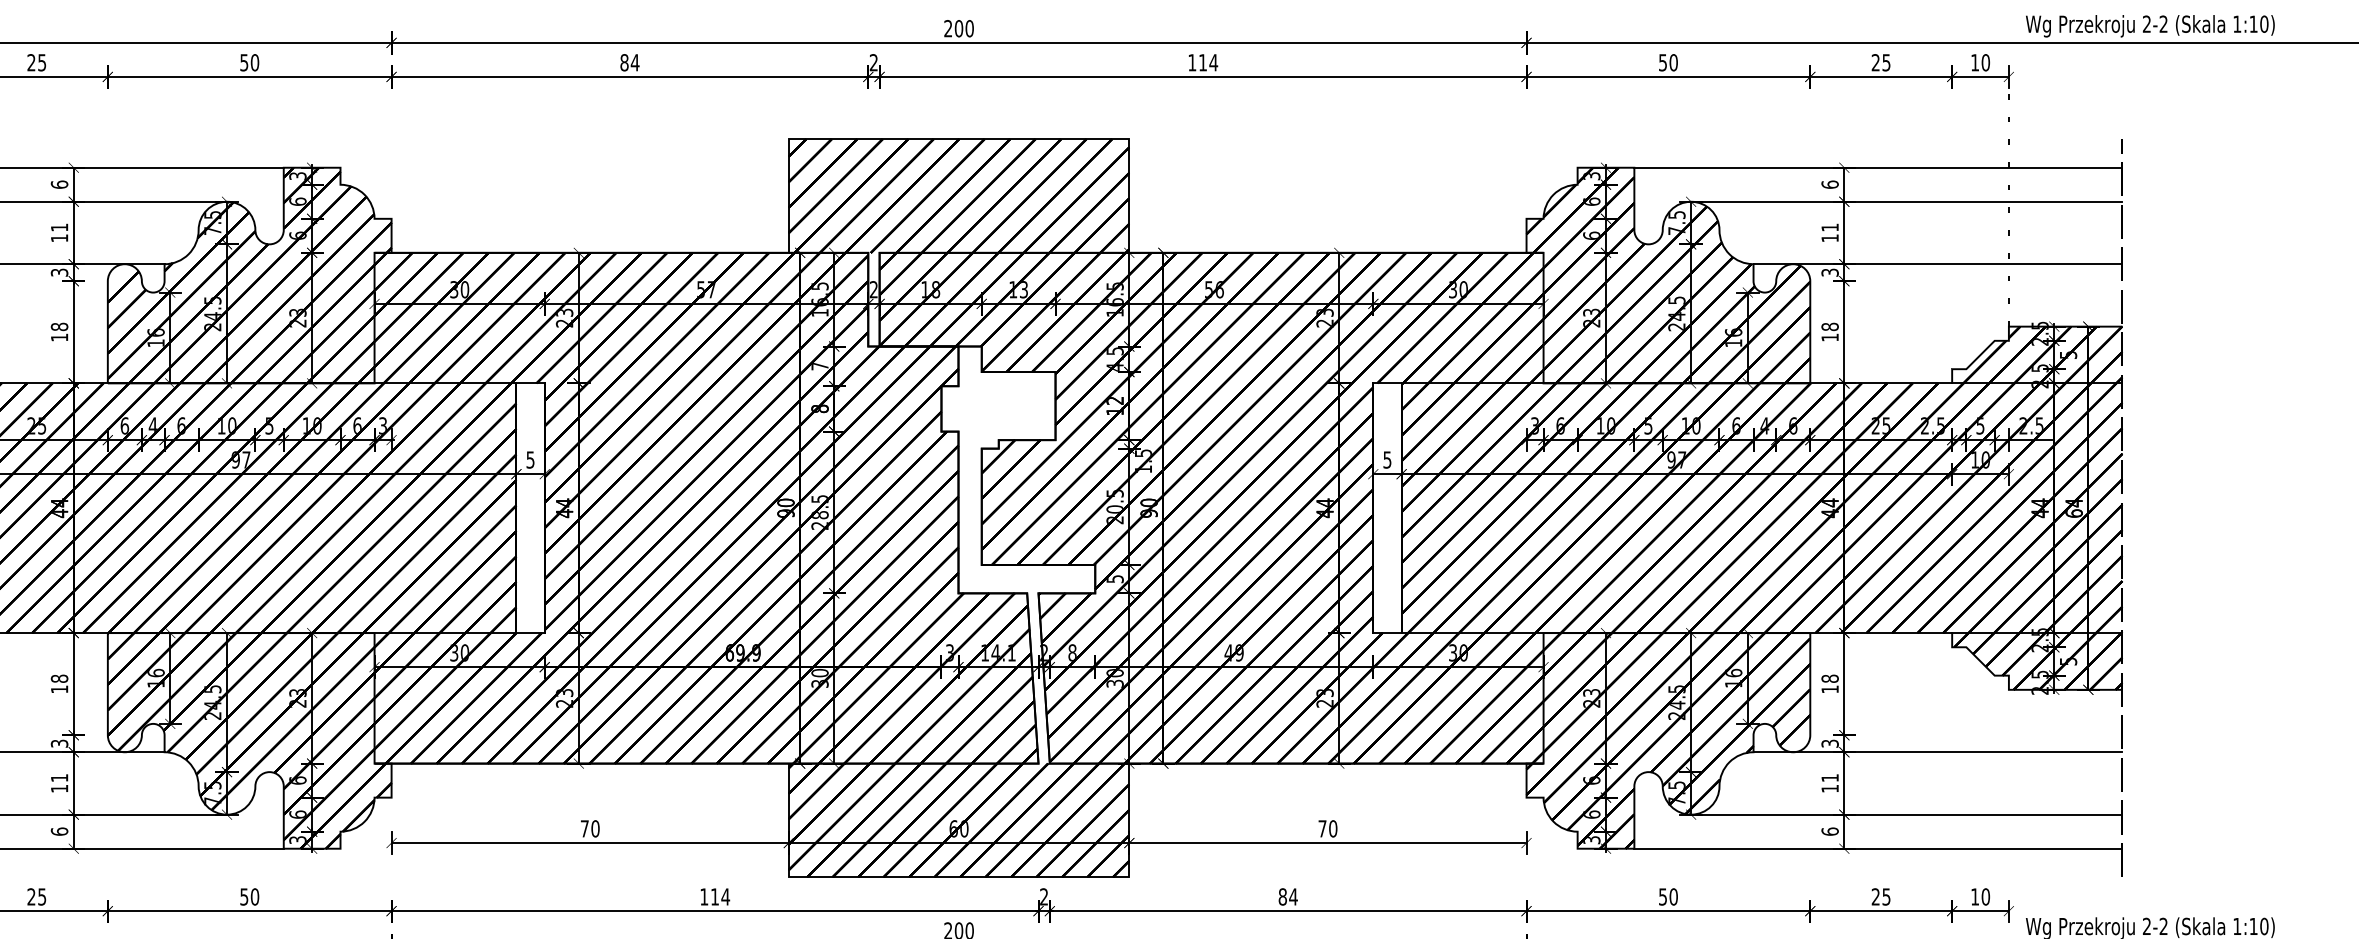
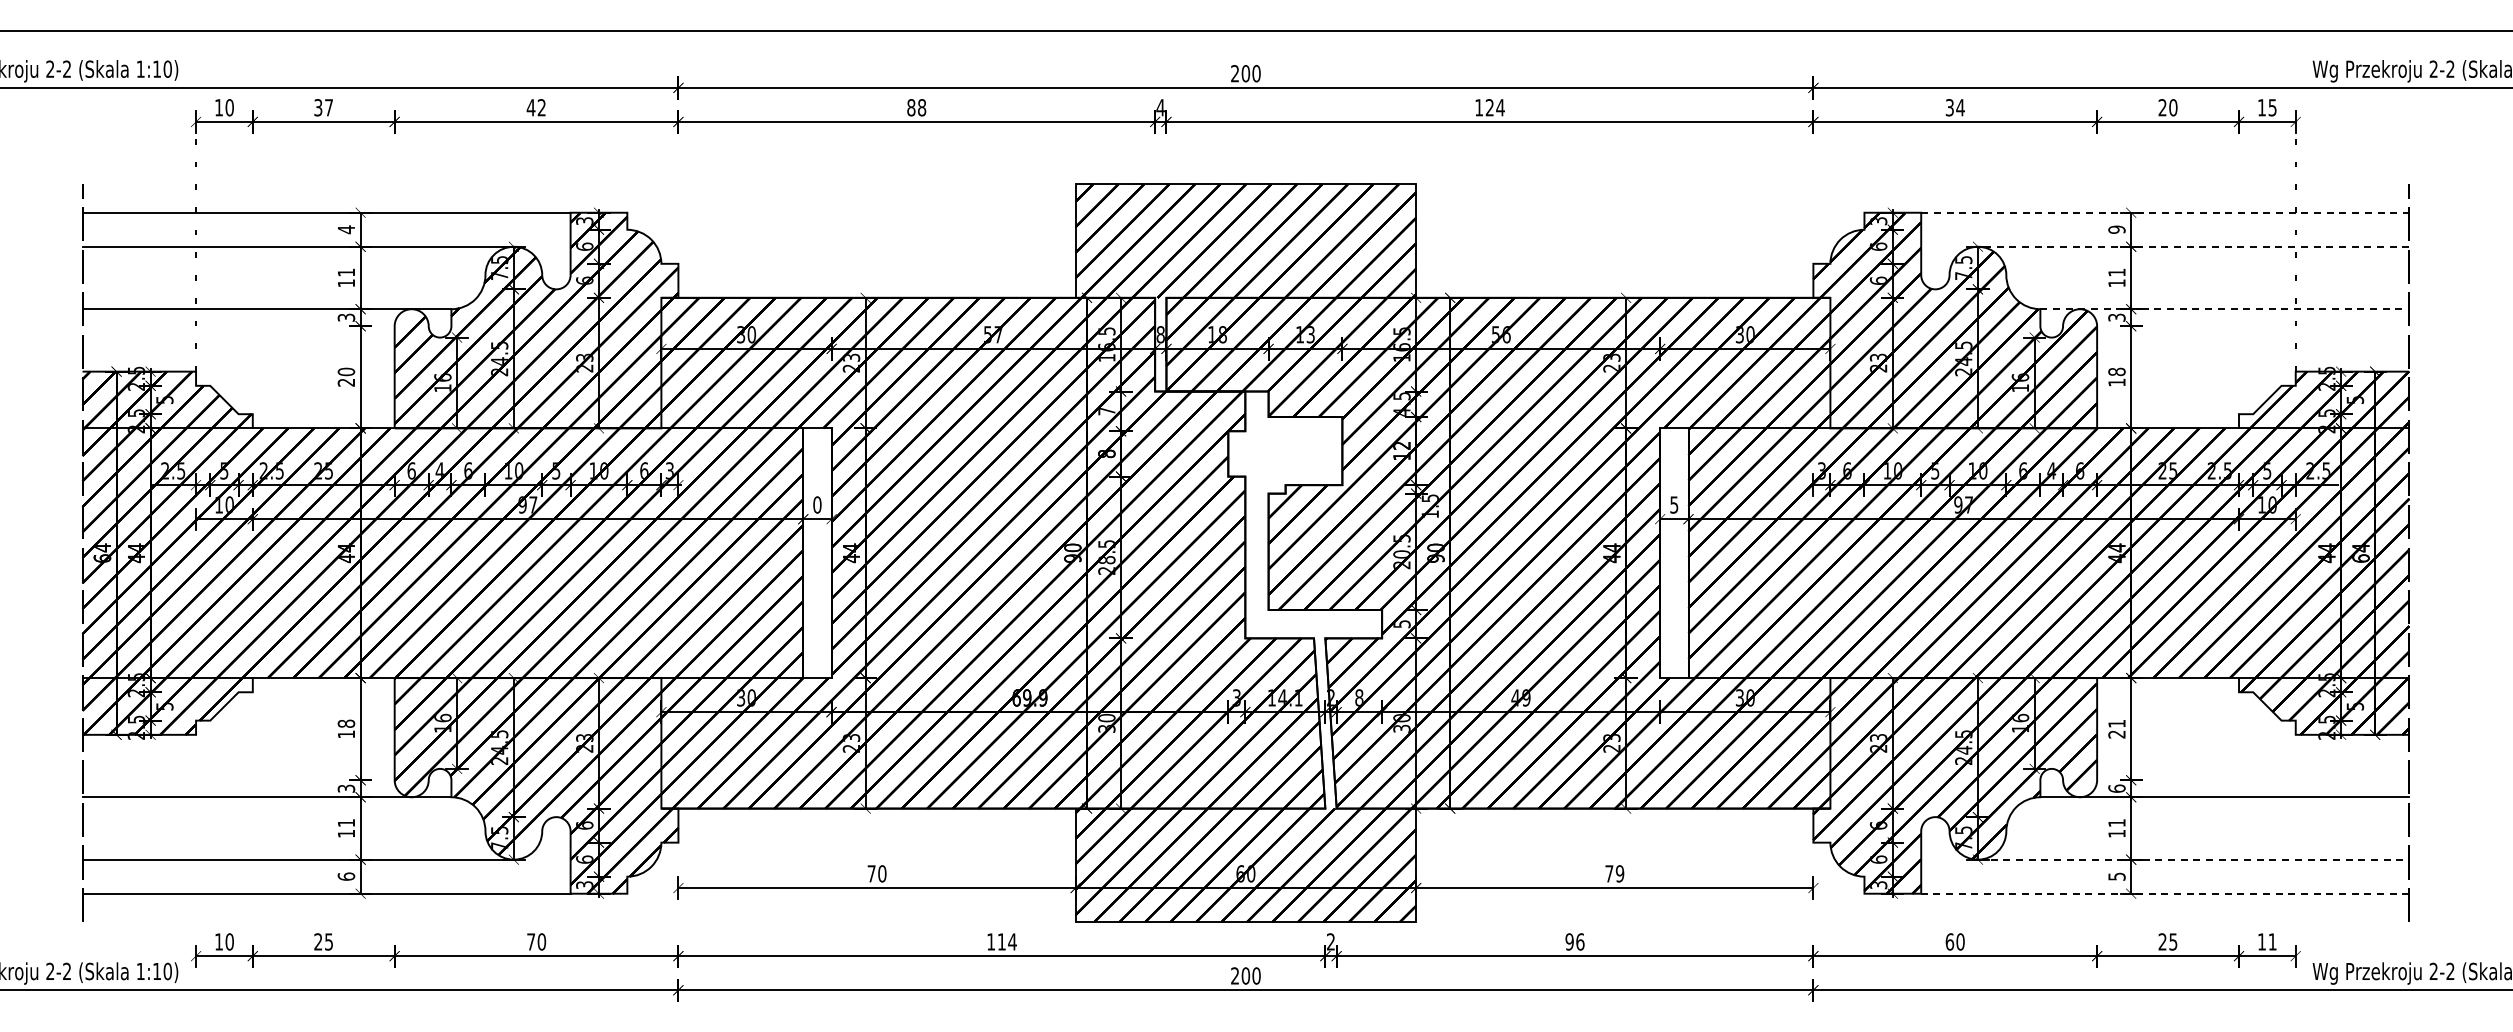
text: (36, 62) -> (323, 107), 25 -> 37
text: (249, 62) -> (536, 107), 50 -> 42
text: (634, 62) -> (921, 107), 84 -> 88
text: (873, 62) -> (1160, 107), 2 -> 4
text: (1202, 62) -> (1489, 107), 114 -> 124
text: (1668, 62) -> (1955, 107), 50 -> 34
text: (1886, 62) -> (2173, 107), 25 -> 20
text: (1985, 62) -> (2272, 107), 10 -> 15
line: (1878, 167) -> (2165, 212), solid -> dashed
text: (59, 184) -> (346, 229), 6 -> 4
text: (1829, 184) -> (2116, 229), 6 -> 9
line: (1906, 201) -> (2193, 246), solid -> dashed
line: (1938, 264) -> (2225, 309), solid -> dashed
text: (873, 289) -> (1160, 334), 2 -> 8
text: (58, 331) -> (345, 376), 18 -> 20
text: (530, 459) -> (817, 504), 5 -> 0
text: (1829, 683) -> (2116, 728), 18 -> 21
text: (1829, 743) -> (2116, 788), 3 -> 6
line: (1906, 814) -> (2193, 859), solid -> dashed
text: (1332, 828) -> (1619, 873), 70 -> 79
text: (1829, 831) -> (2116, 876), 6 -> 5
line: (1877, 848) -> (2164, 893), solid -> dashed
text: (243, 896) -> (530, 941), 50 -> 70
text: (1287, 896) -> (1574, 941), 84 -> 96
text: (1662, 896) -> (1949, 941), 50 -> 60
text: (1985, 896) -> (2272, 941), 10 -> 11

